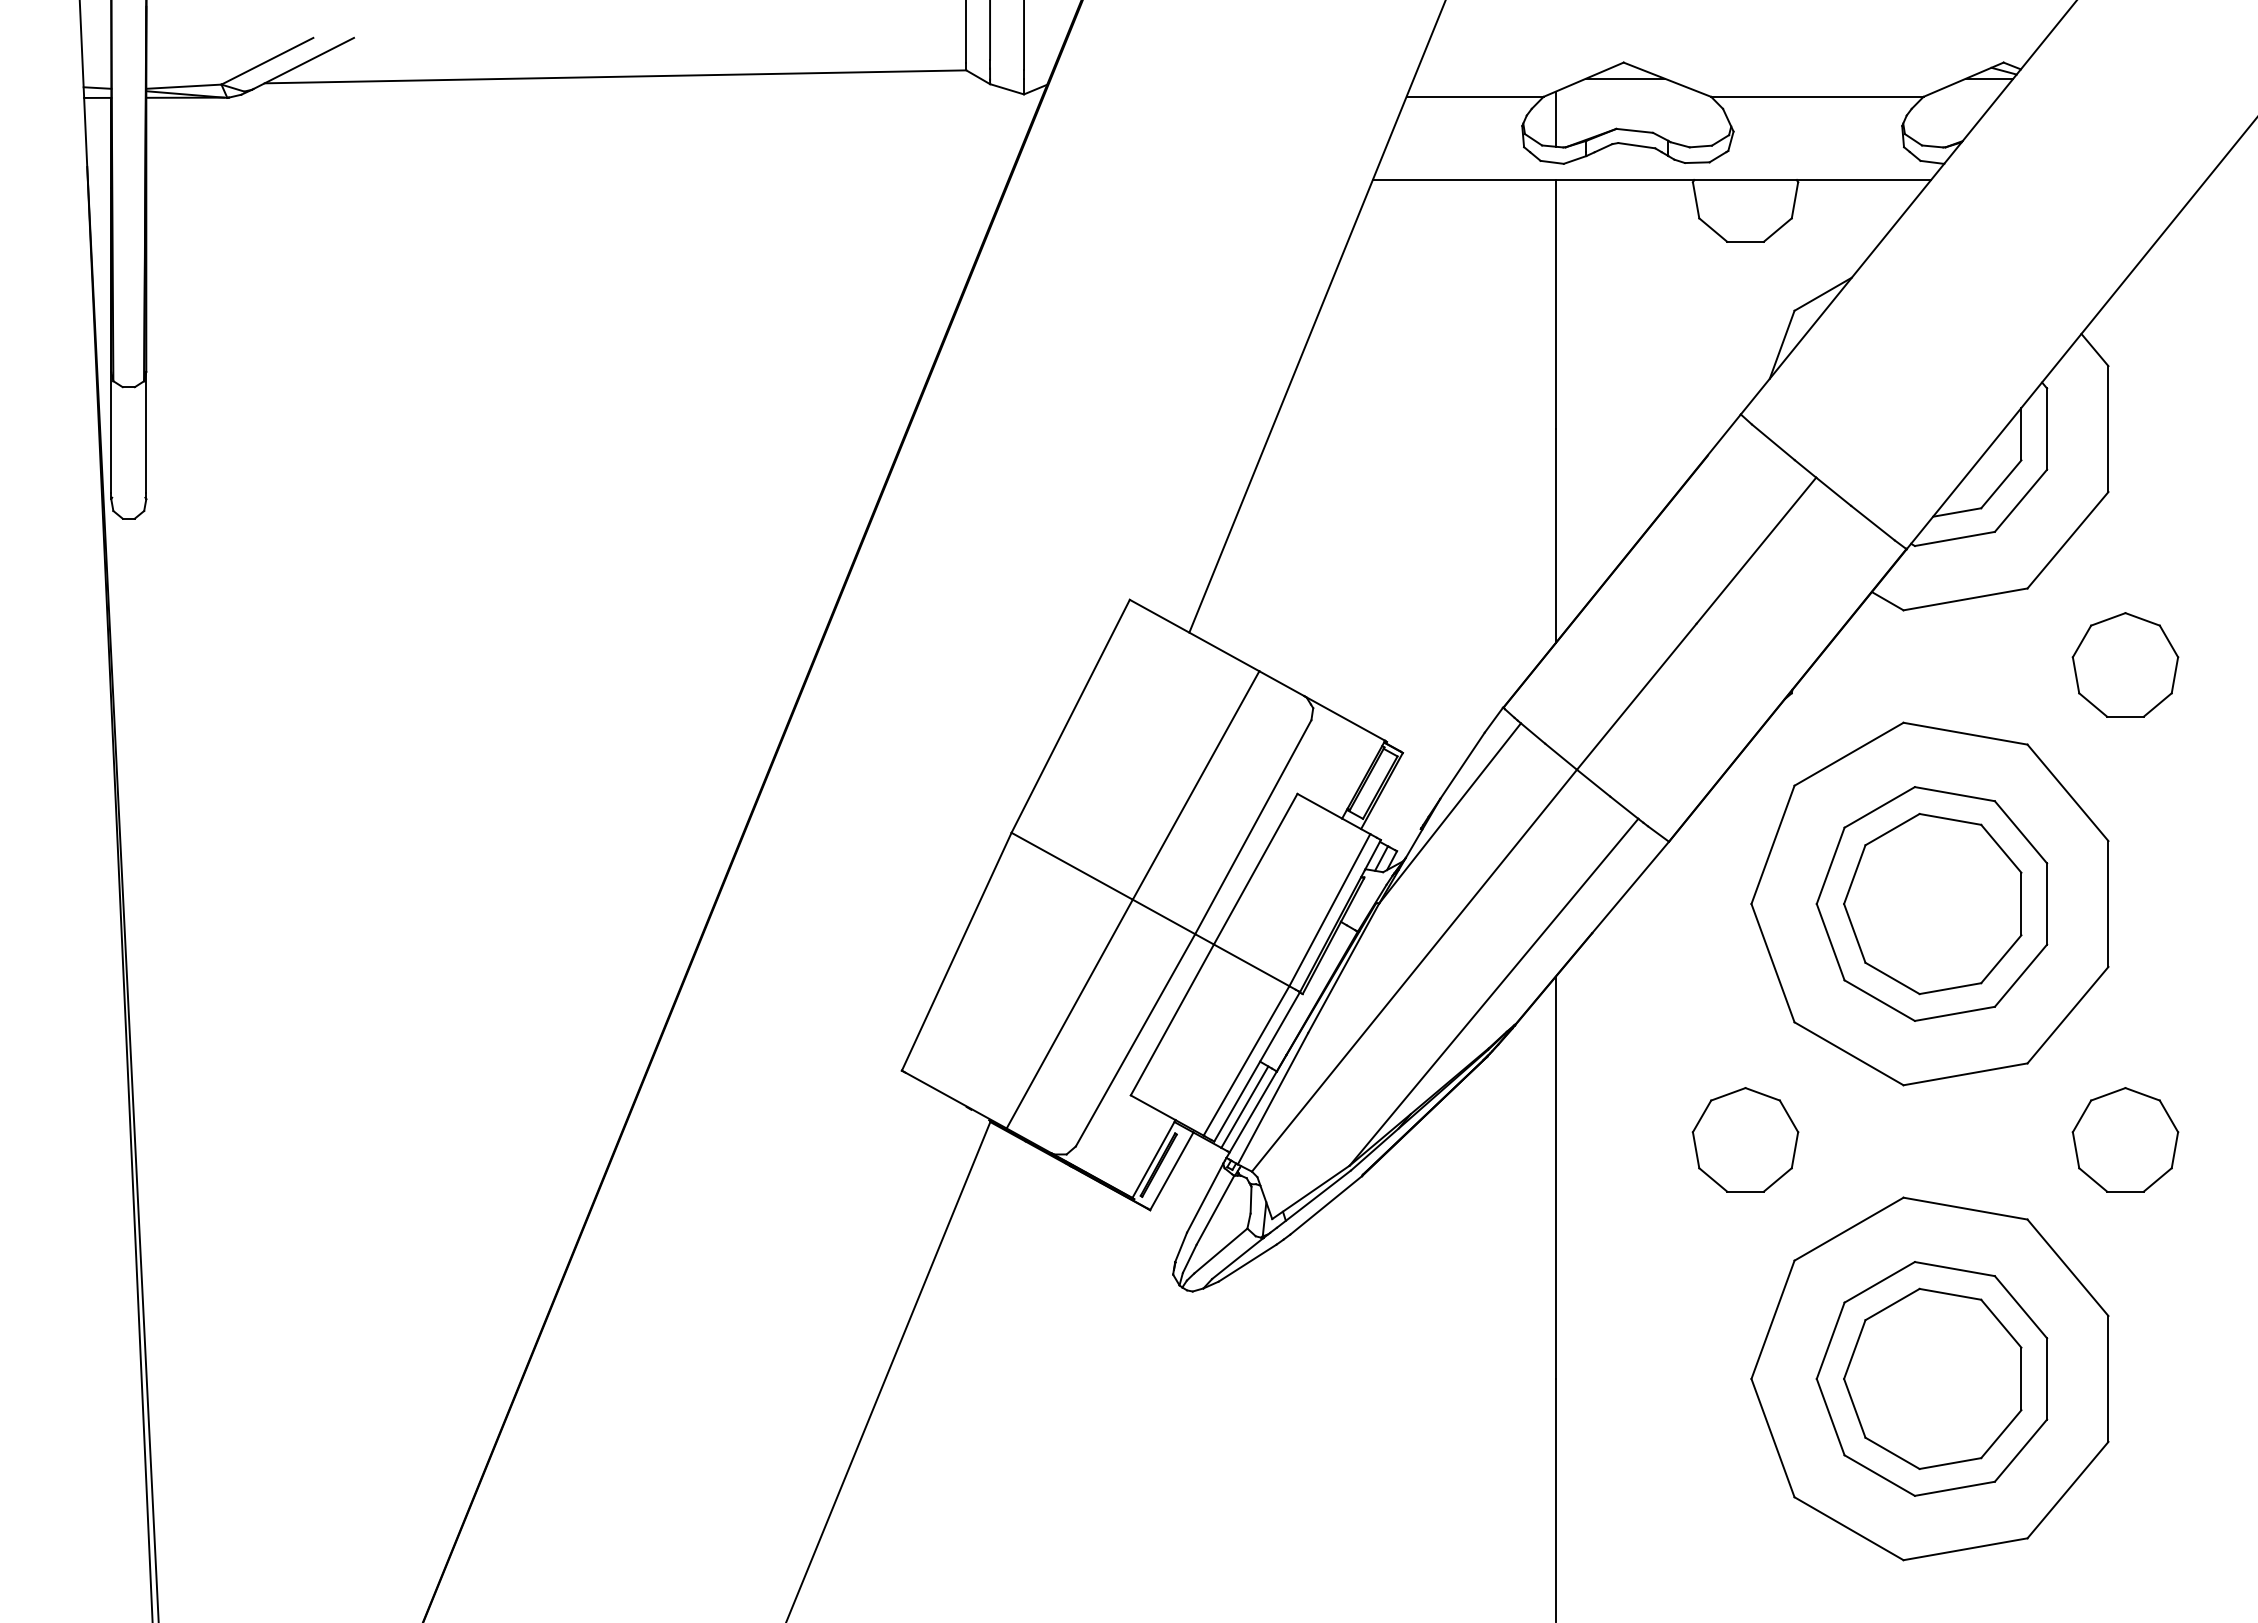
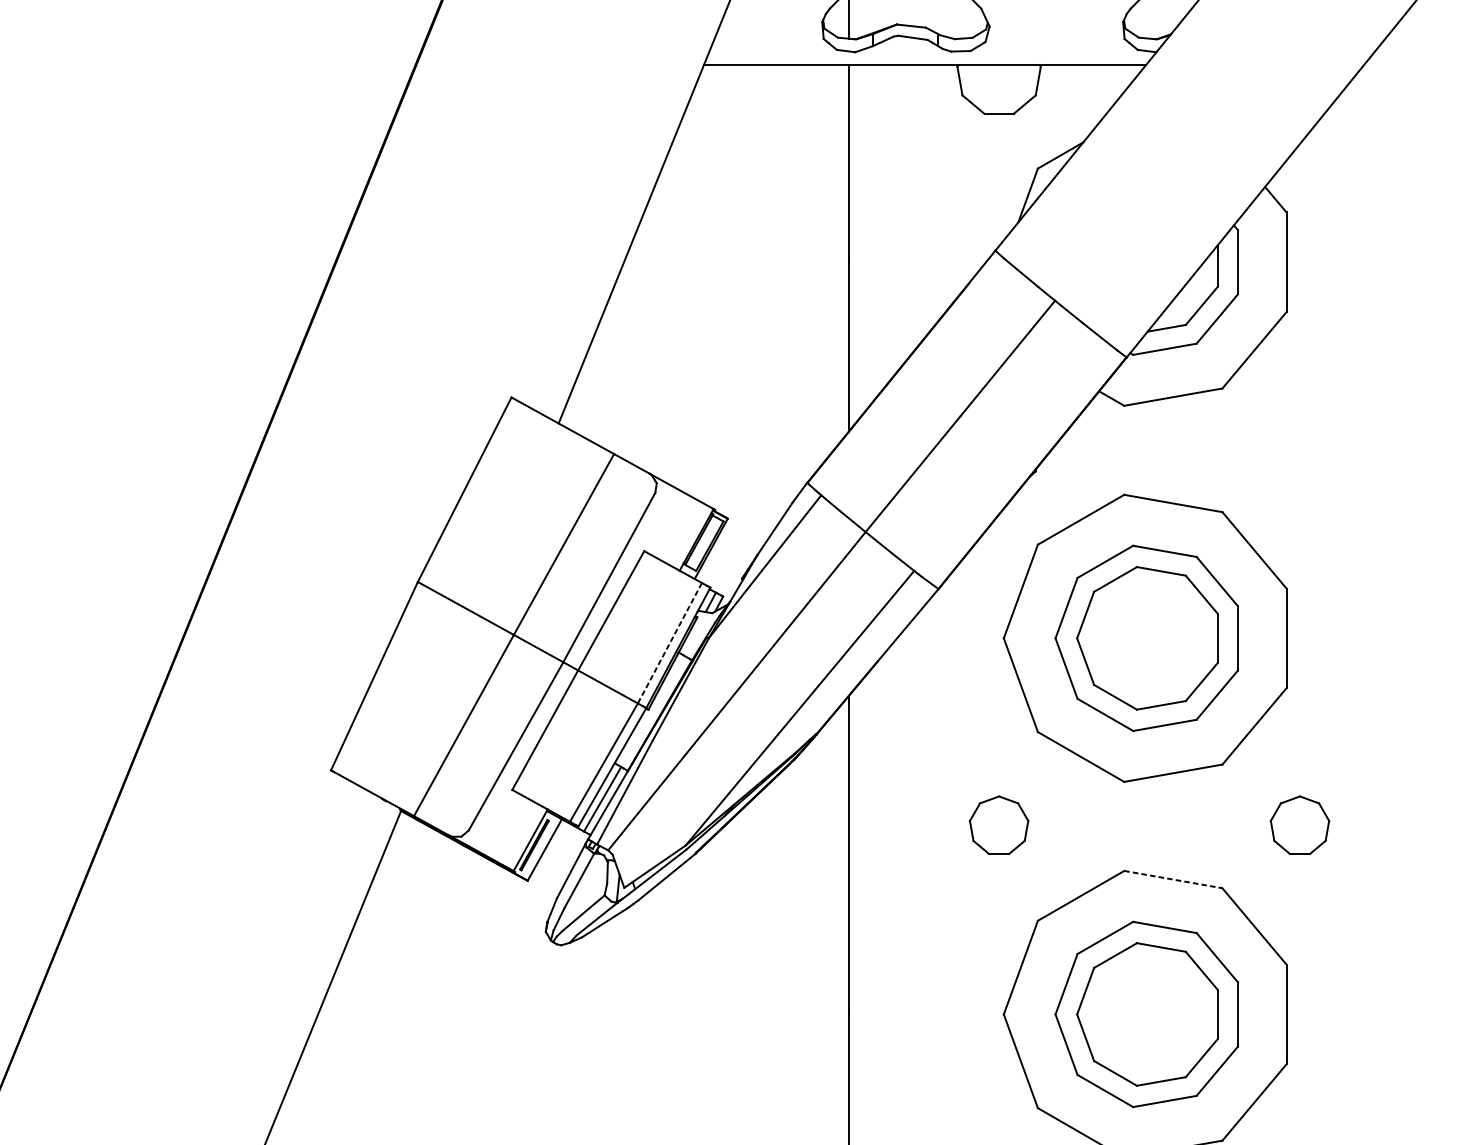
part: (2125, 664) -> (1300, 448), removed
line: (1329, 910) -> (669, 643), solid -> dashed
part: (1745, 1139) -> (999, 824), size x0.7
part: (2125, 1139) -> (1300, 824), size x0.7
line: (1965, 1208) -> (1173, 879), solid -> dashed

